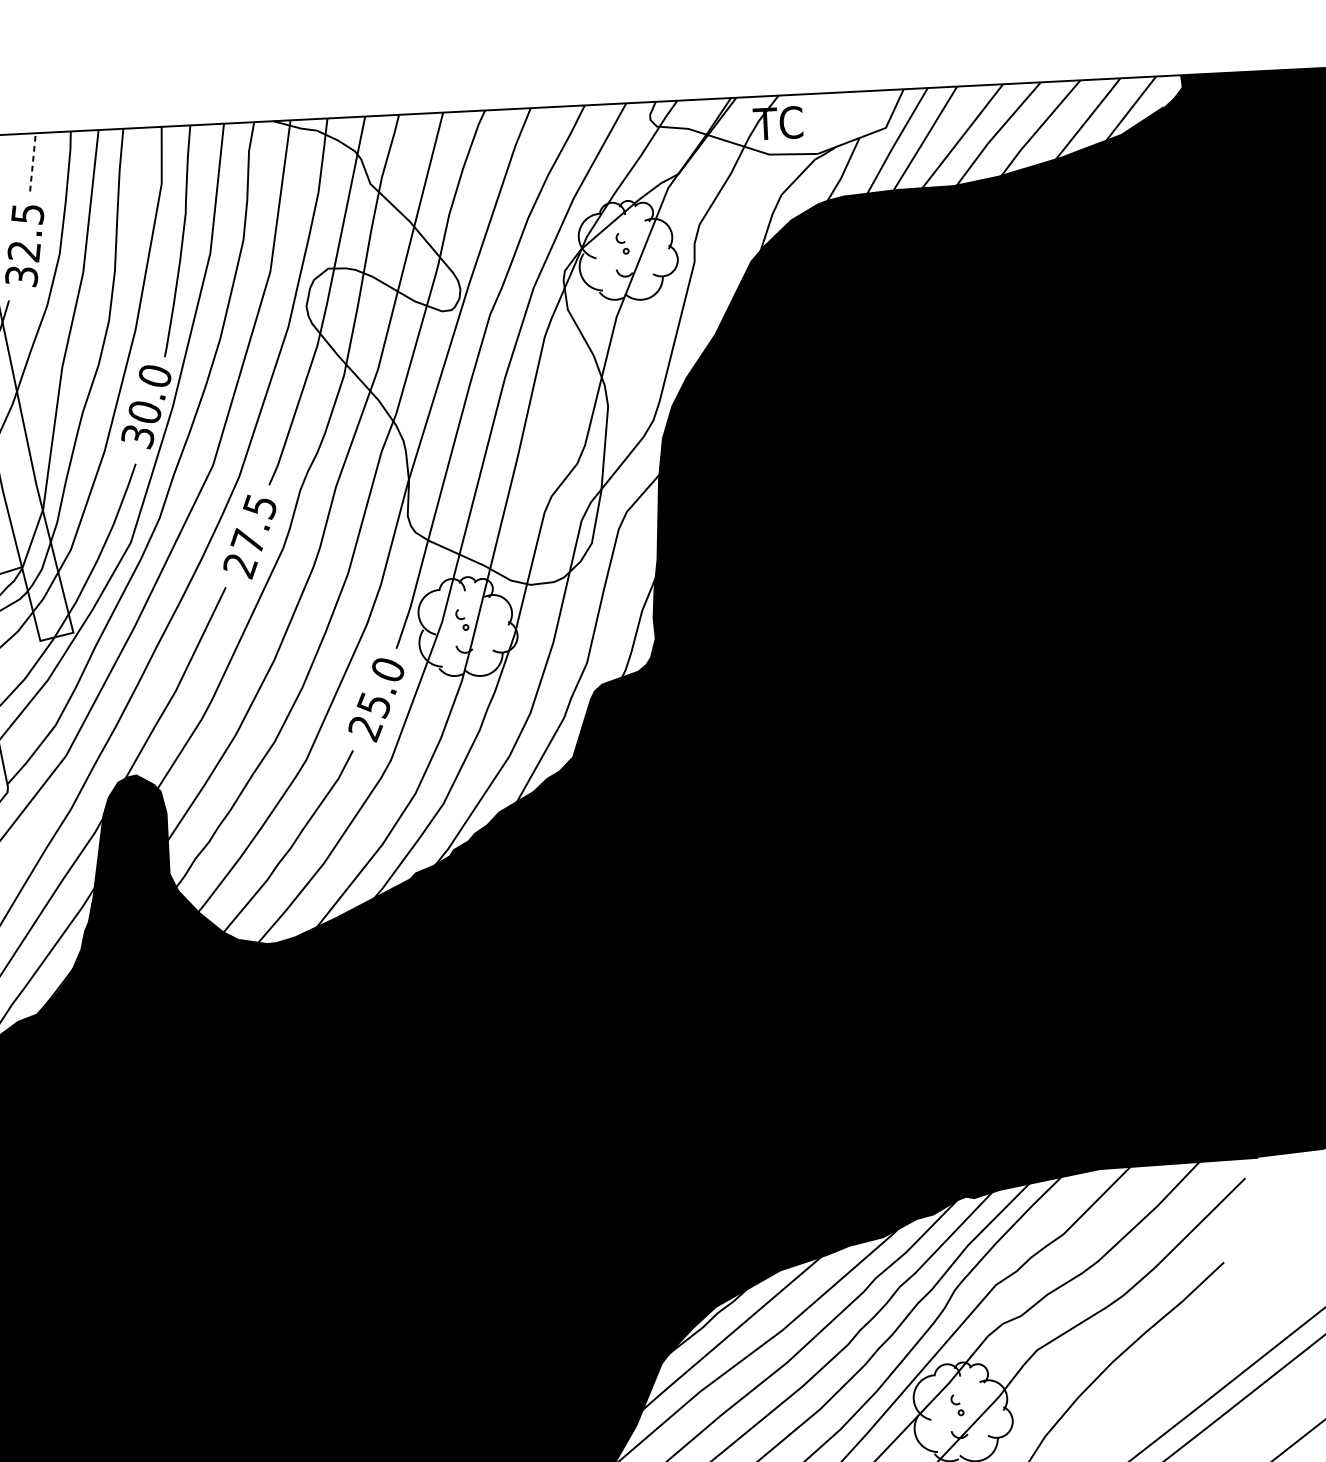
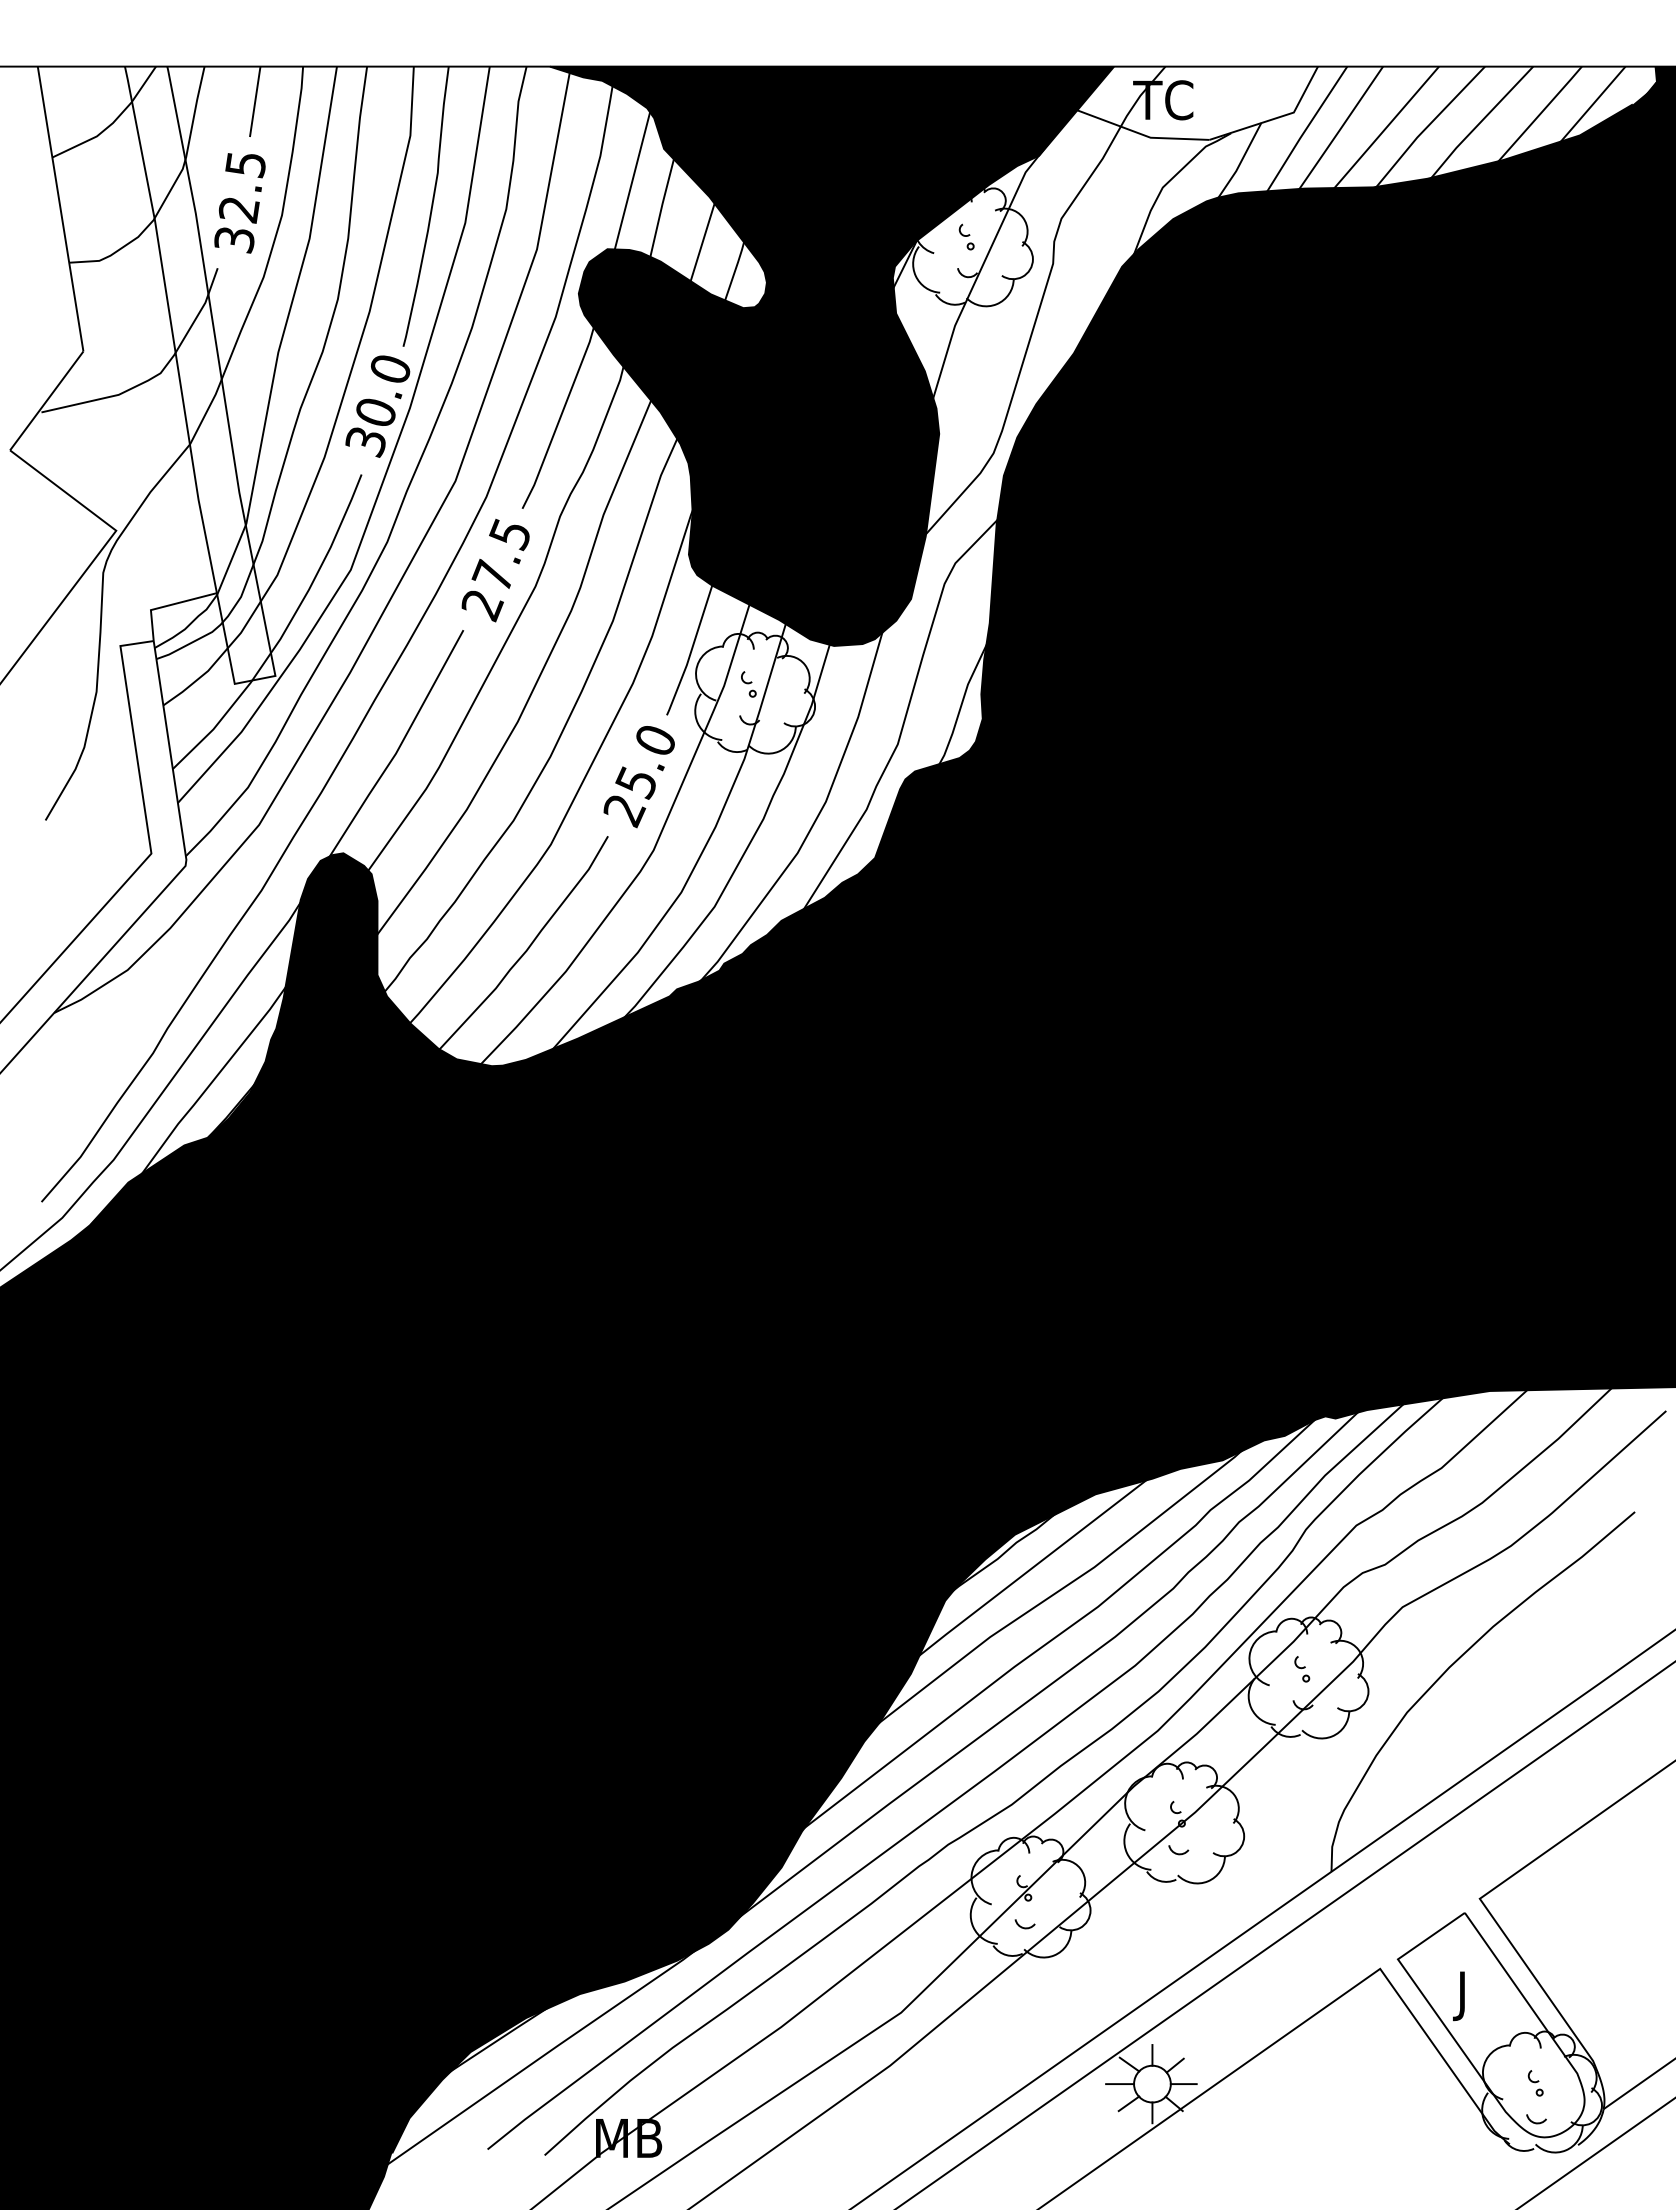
line: (33, 162) -> (255, 101), dashed -> solid
fill: (516, 346) -> (831, 355), added

